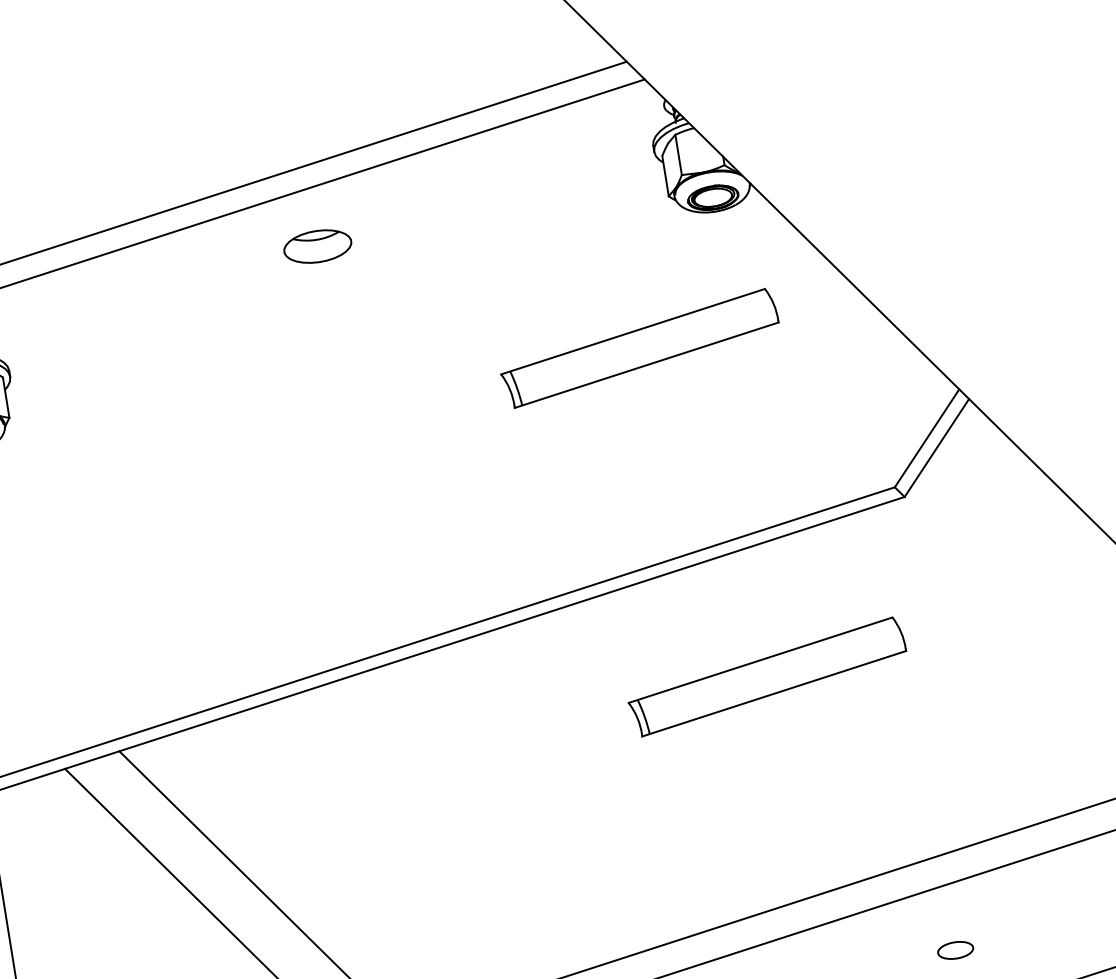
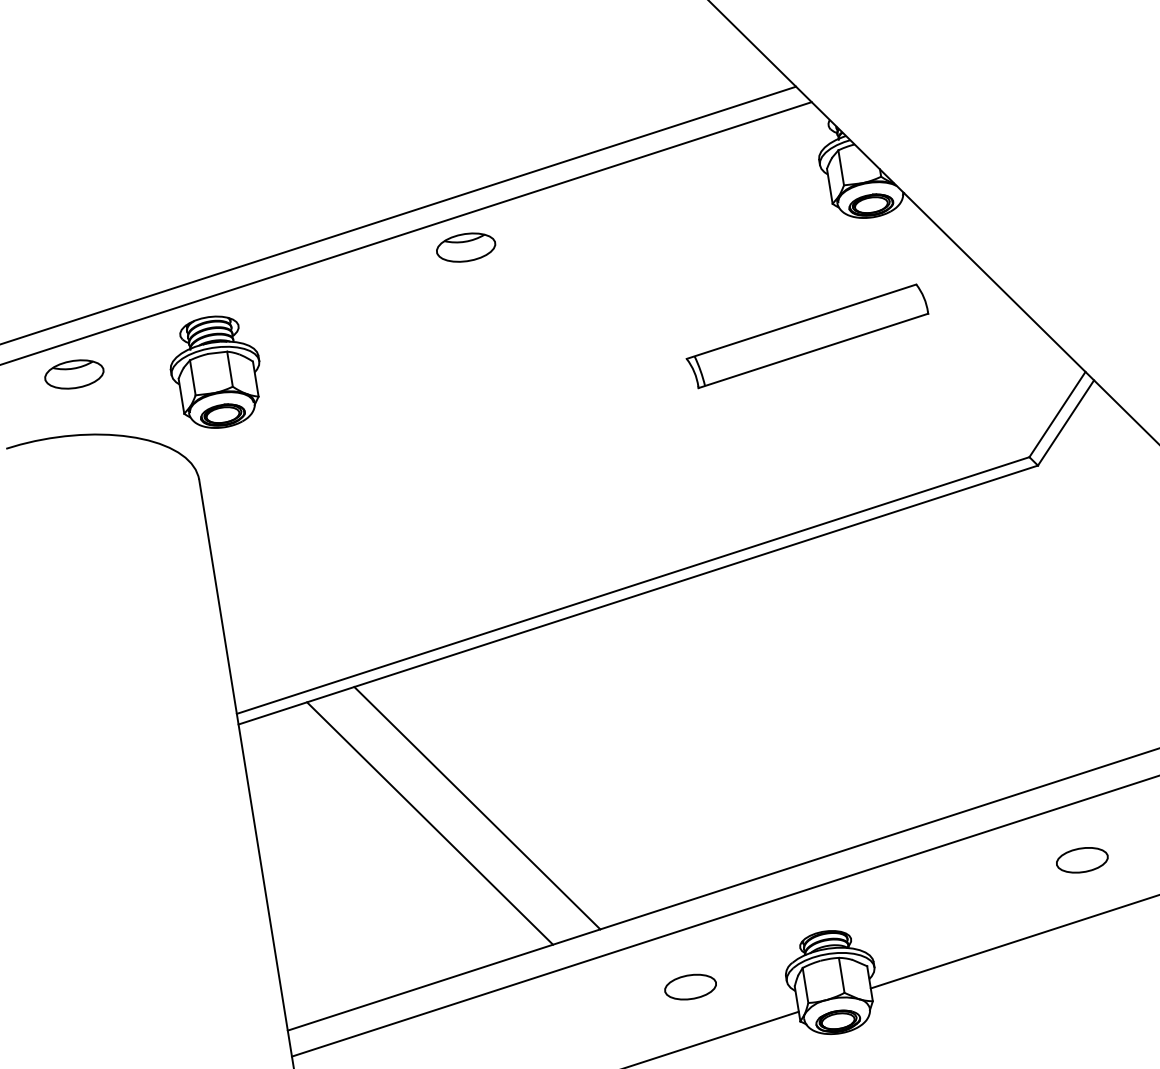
part: (318, 246) -> (466, 247), moved
part: (767, 677) -> (918, 622), removed
part: (955, 950) -> (1082, 860), size x1.67

